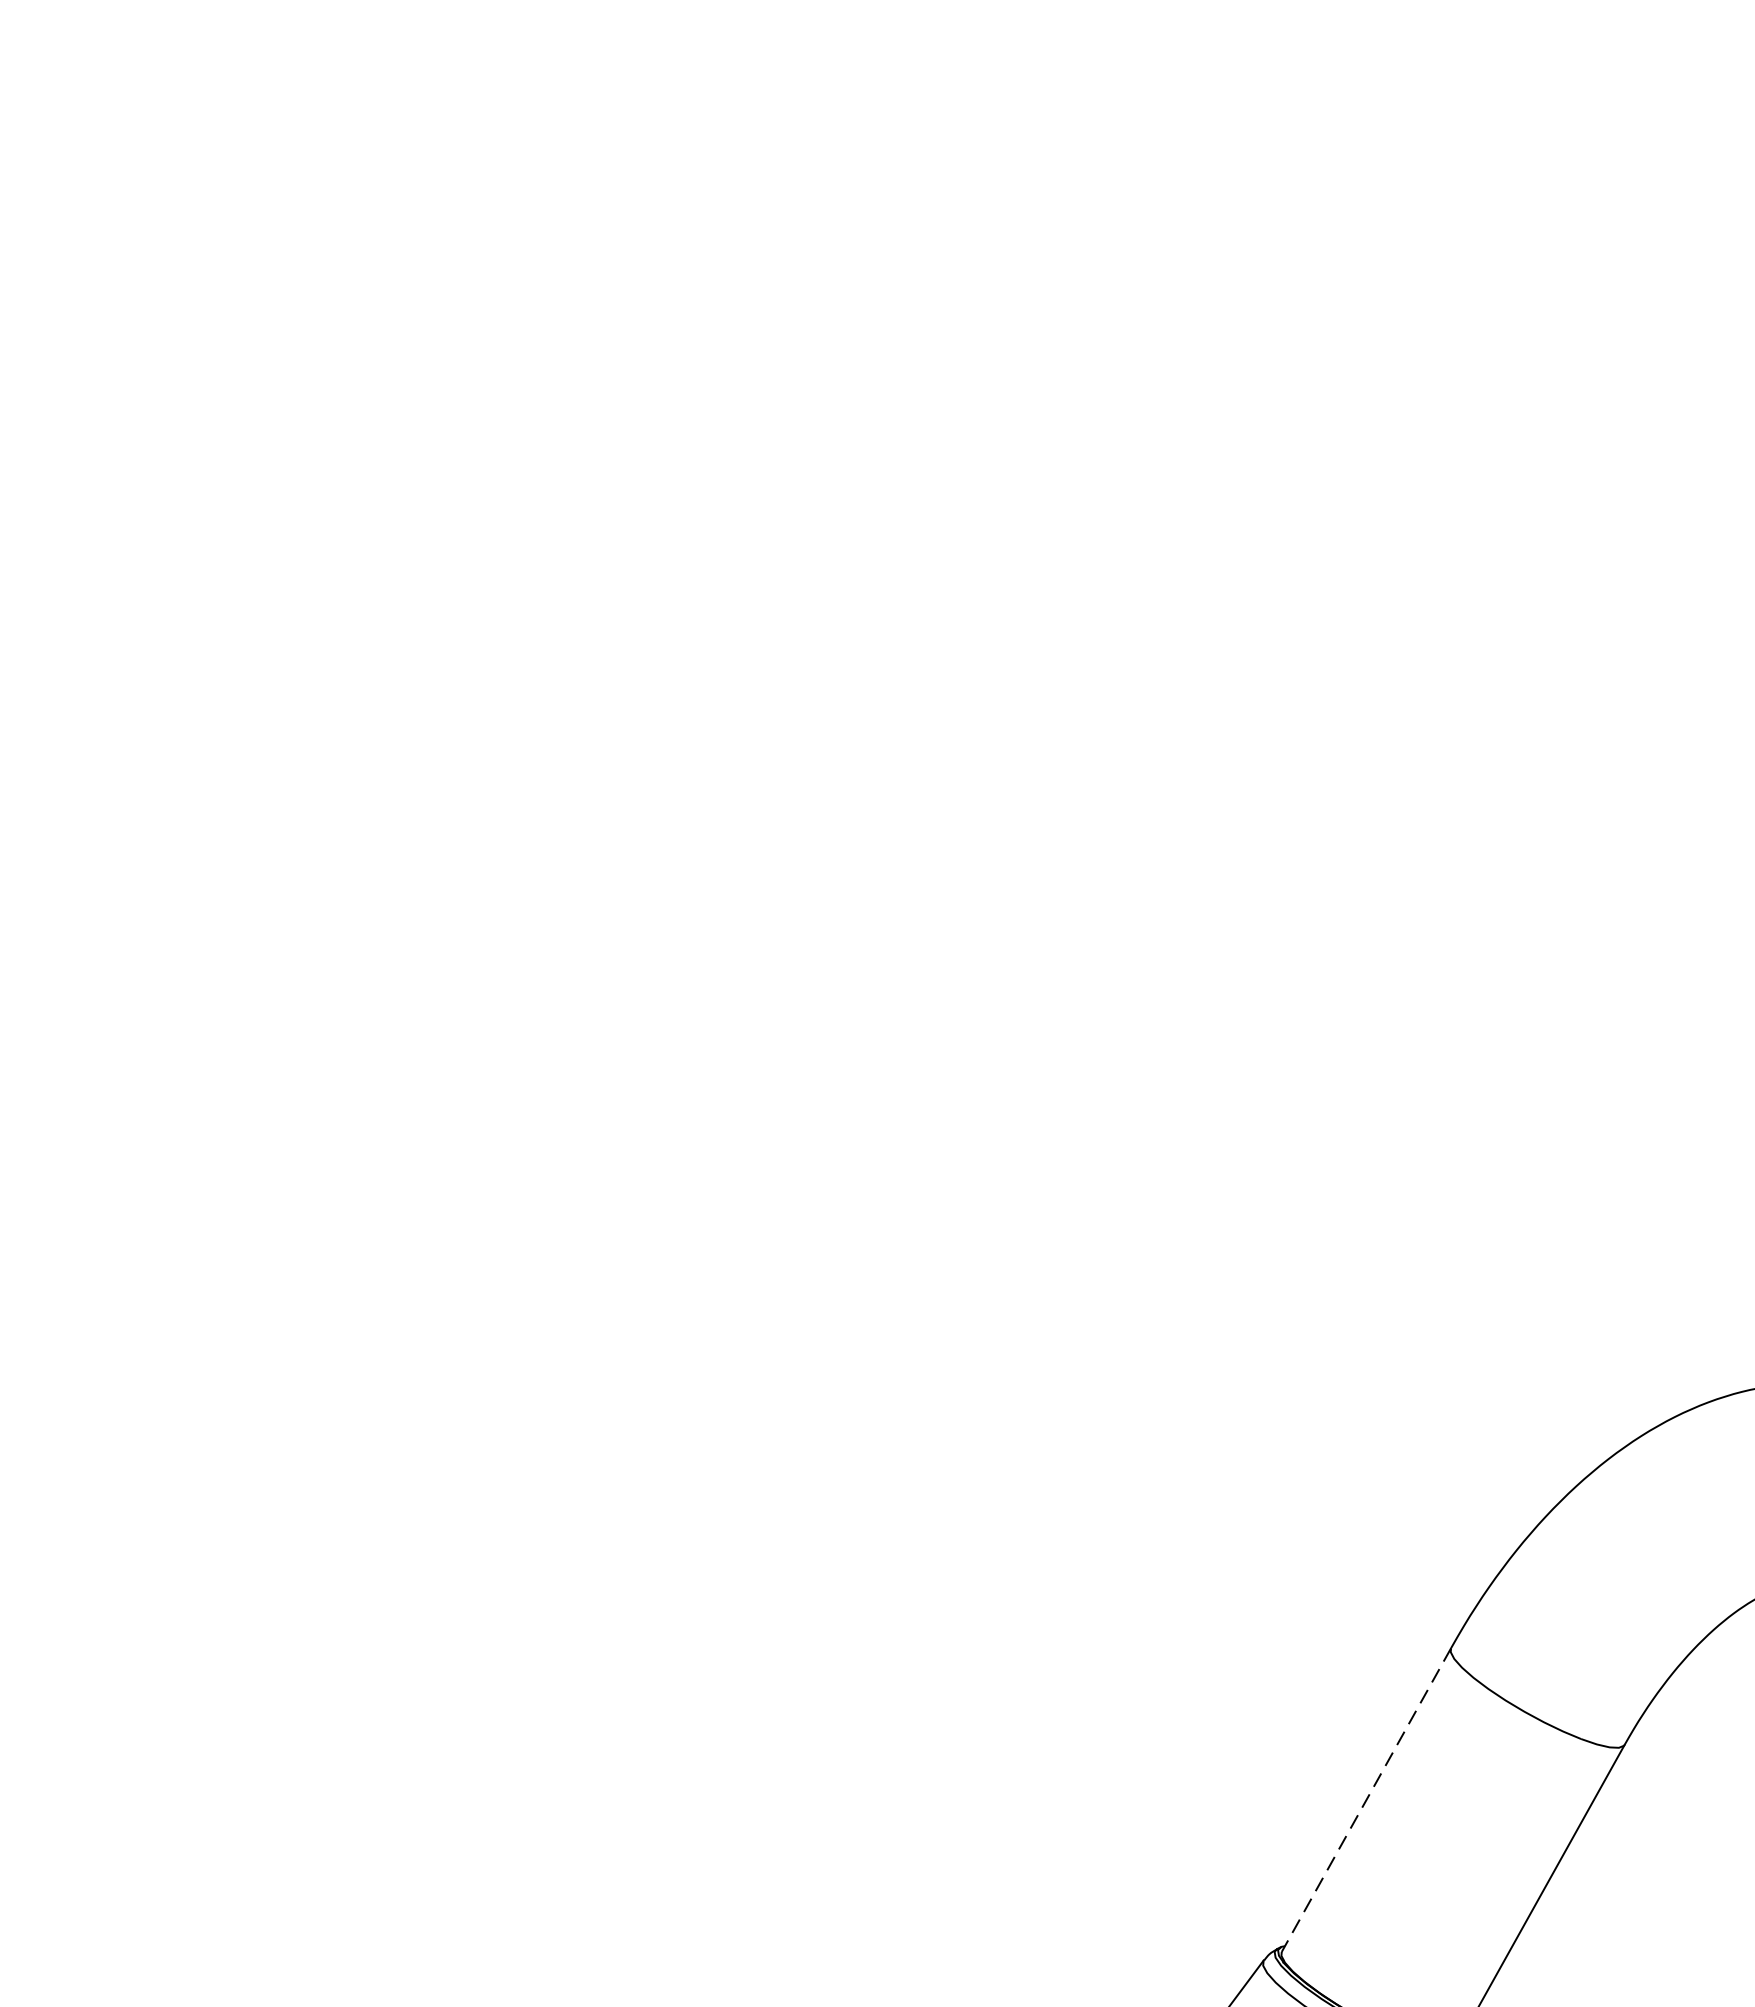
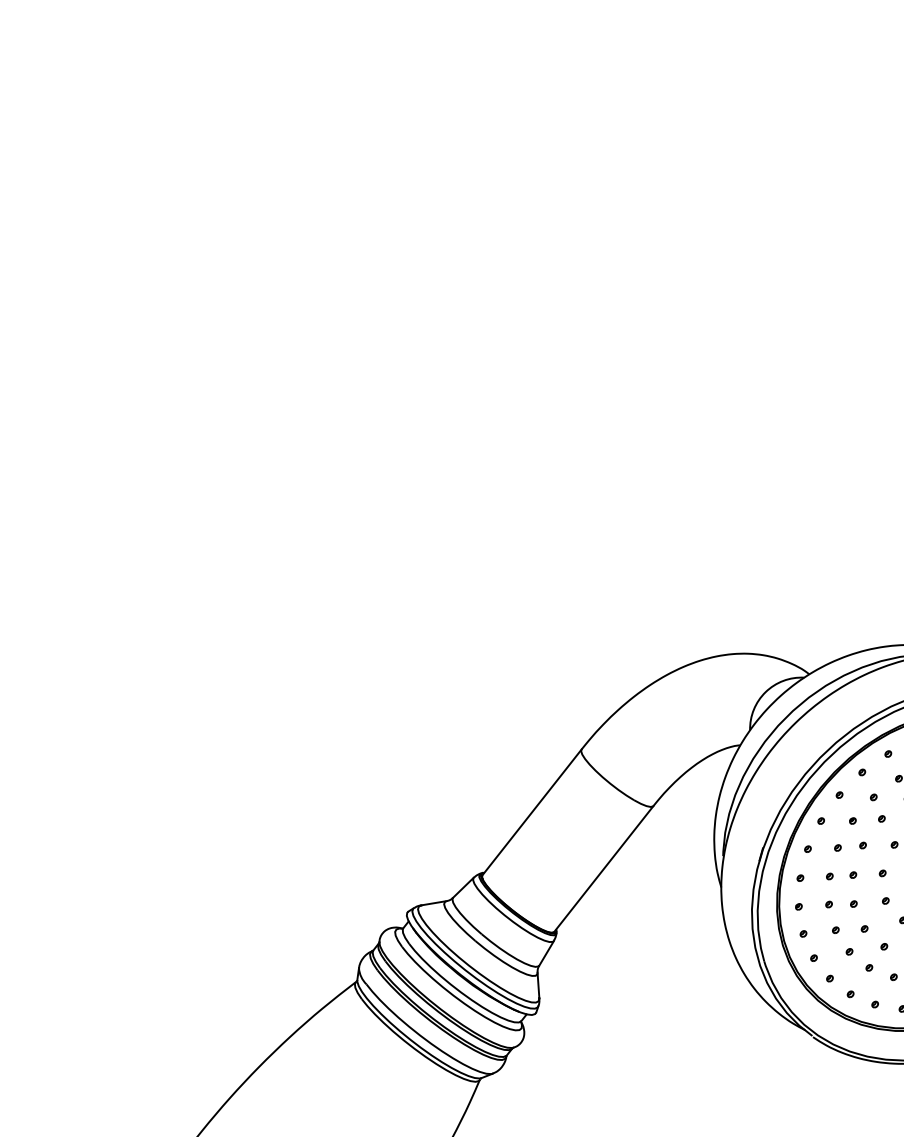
line: (1365, 1800) -> (531, 812), dashed -> solid

